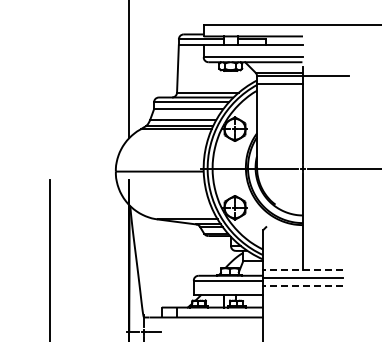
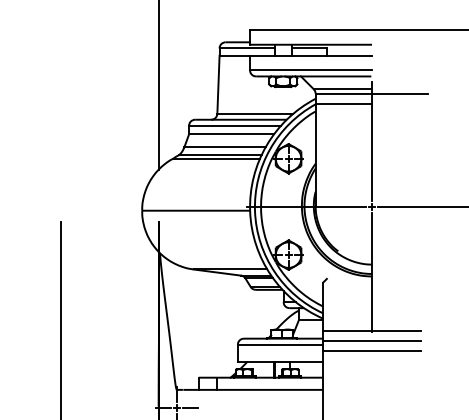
line: (302, 269) -> (371, 330), dashed -> solid
line: (302, 285) -> (371, 350), dashed -> solid

